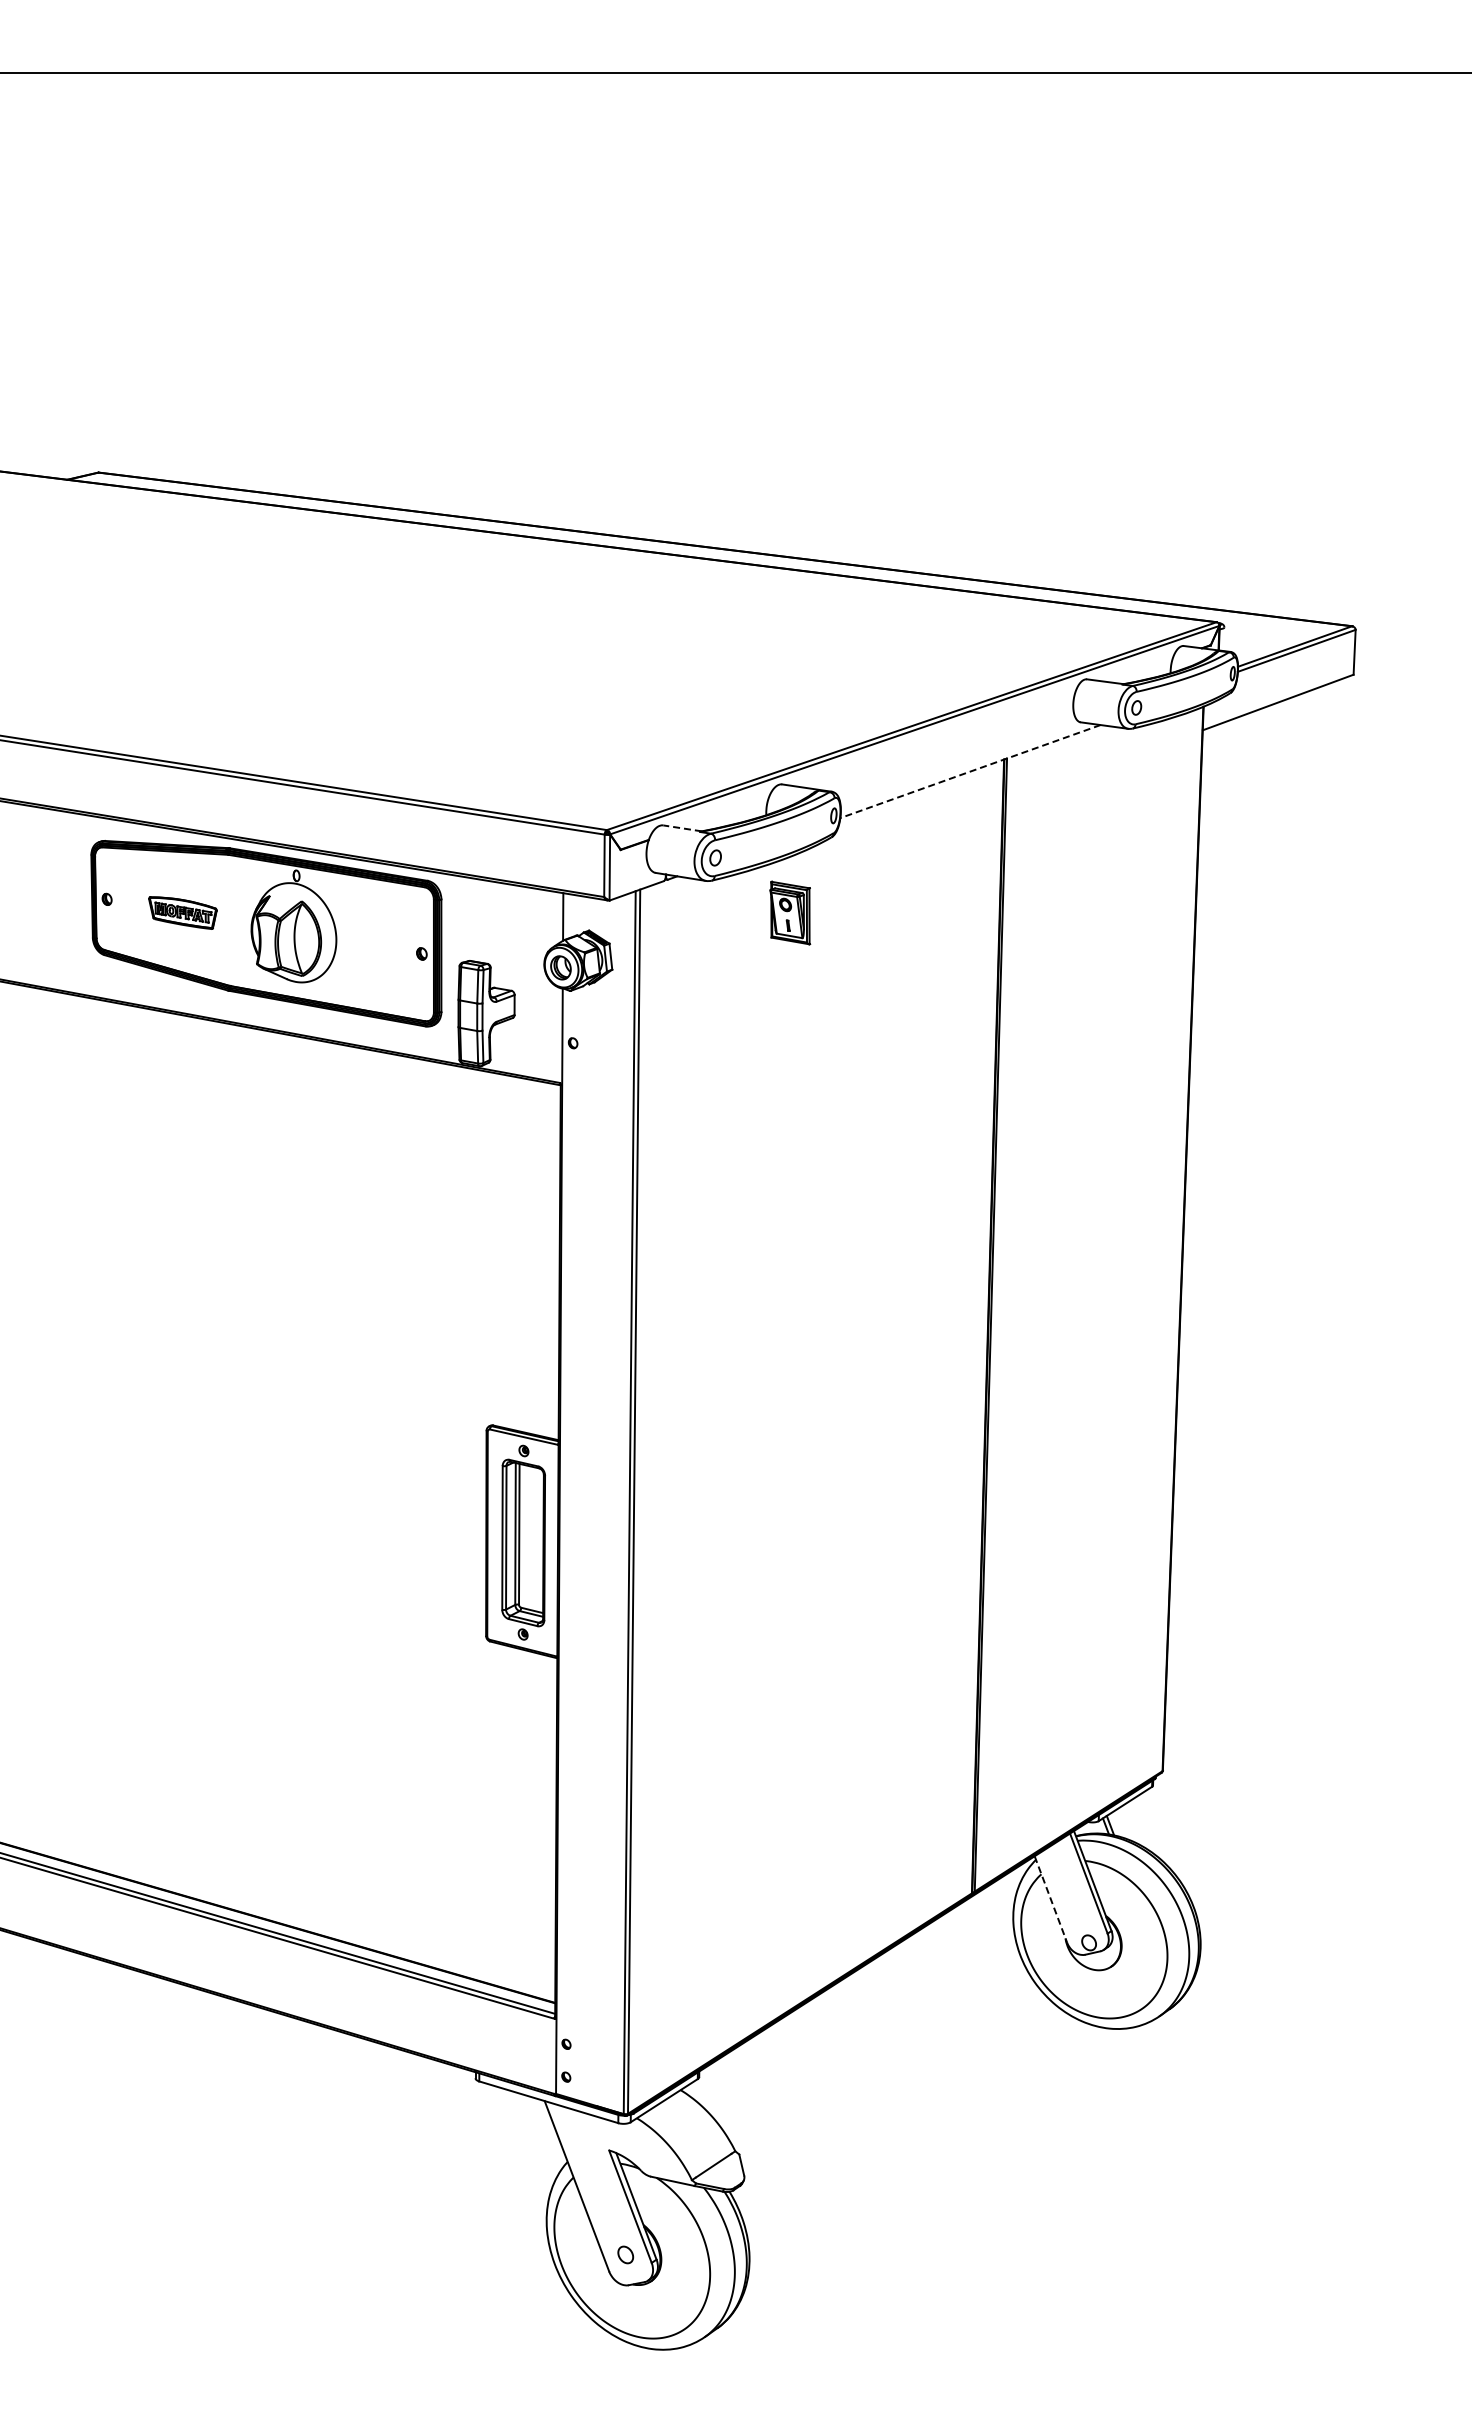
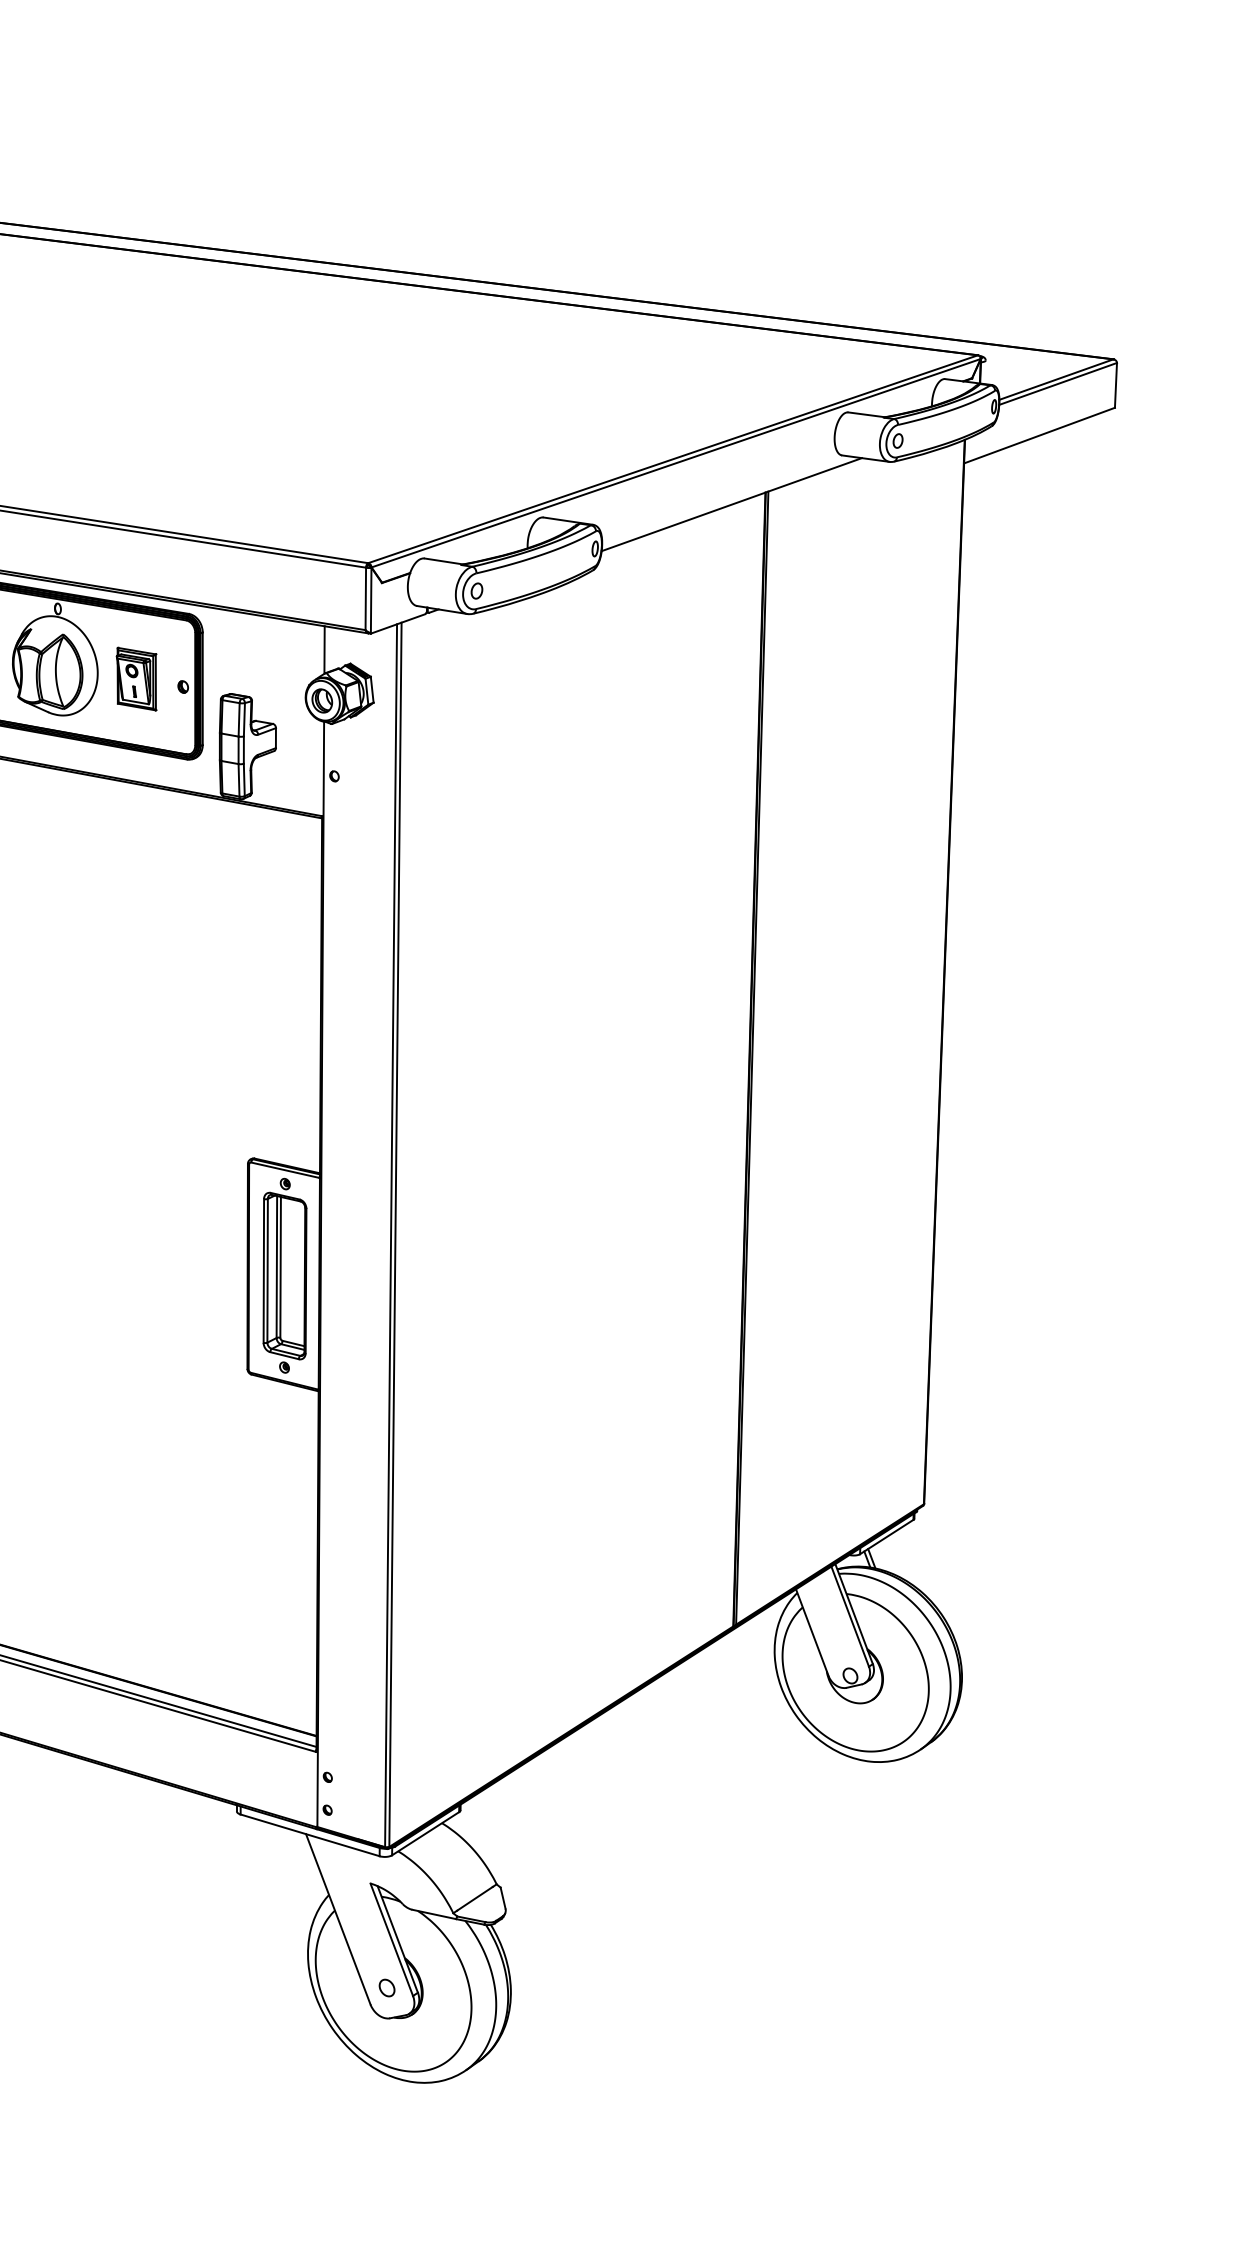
line: (970, 771) -> (731, 504), dashed -> solid
line: (682, 828) -> (443, 561), dashed -> solid
part: (790, 912) -> (136, 678), moved
line: (1051, 1900) -> (812, 1633), dashed -> solid

